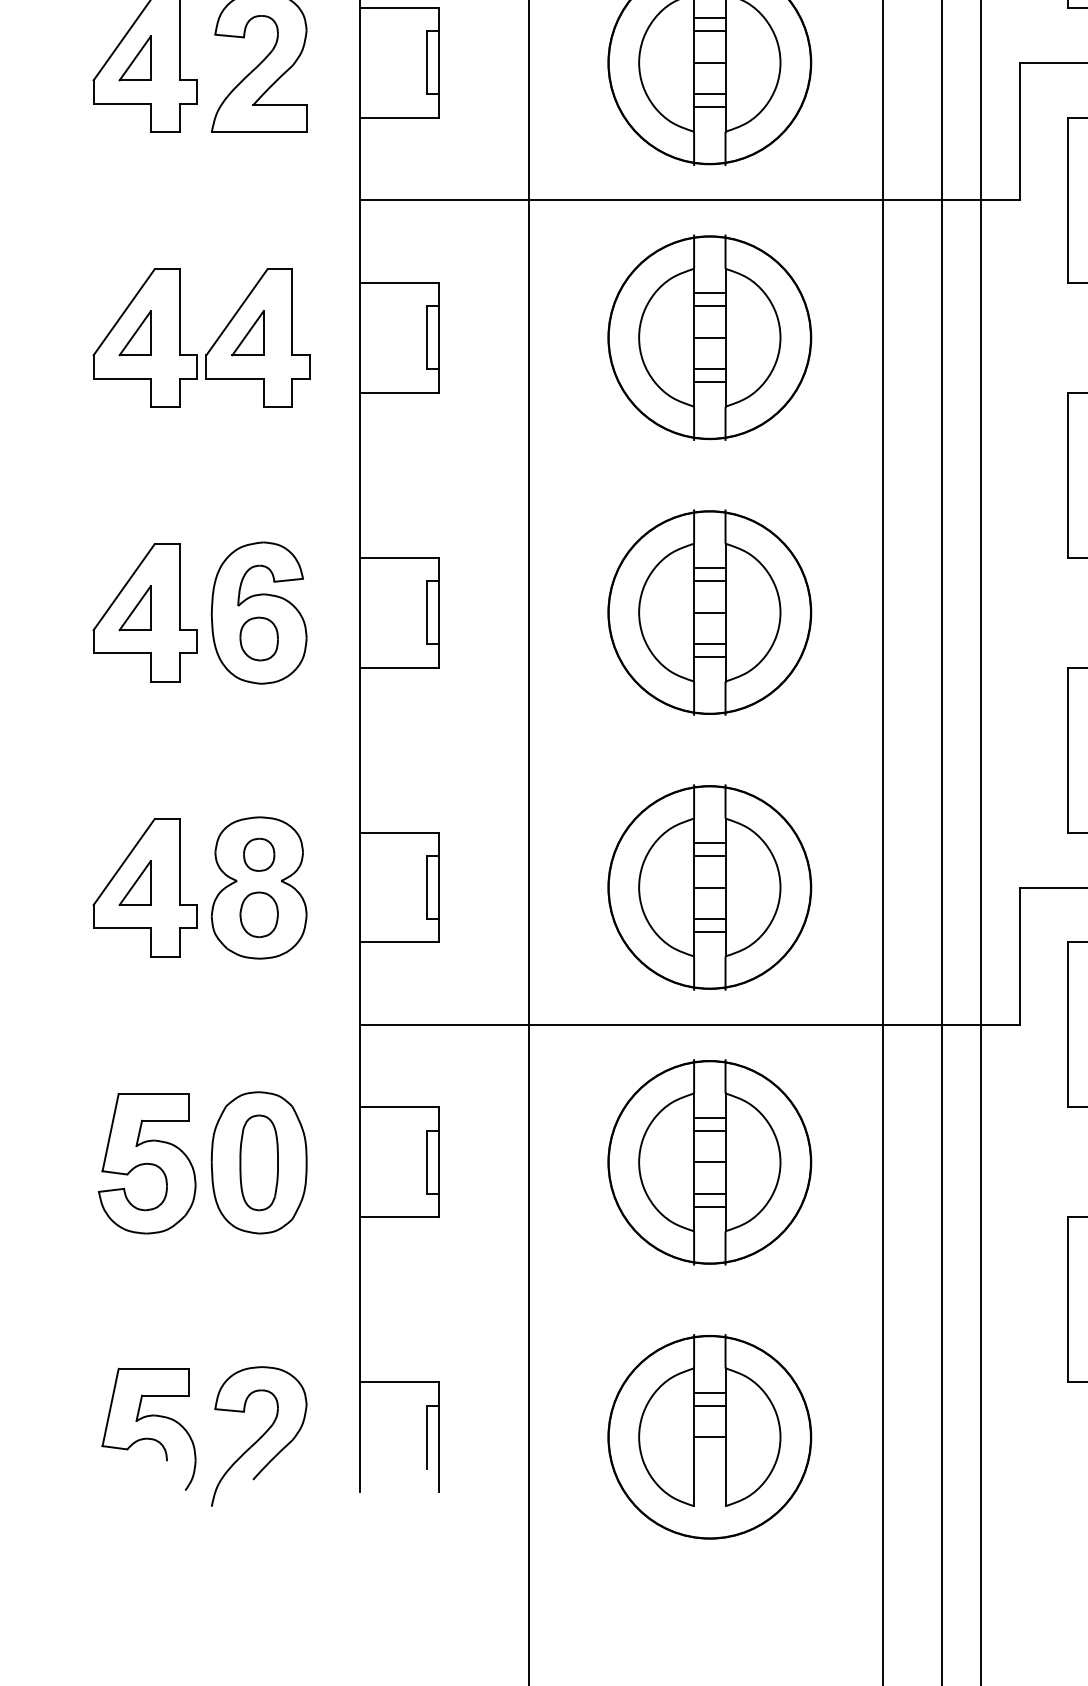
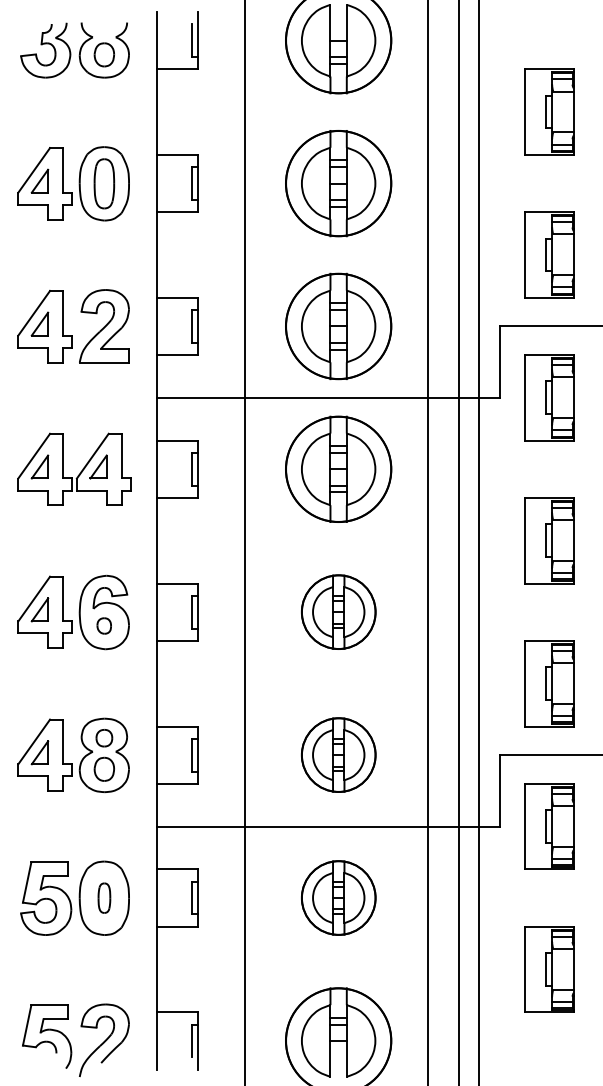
part: (709, 611) -> (338, 611), size x0.7
part: (257, 638) -> (103, 625), size x0.7
part: (709, 886) -> (338, 754), size x0.7
part: (259, 1161) -> (104, 897), size x0.6
part: (709, 1161) -> (338, 897), size x0.7

